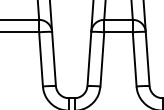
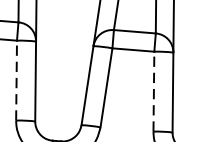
line: (41, 58) -> (17, 79), solid -> dashed
line: (134, 58) -> (153, 90), solid -> dashed

